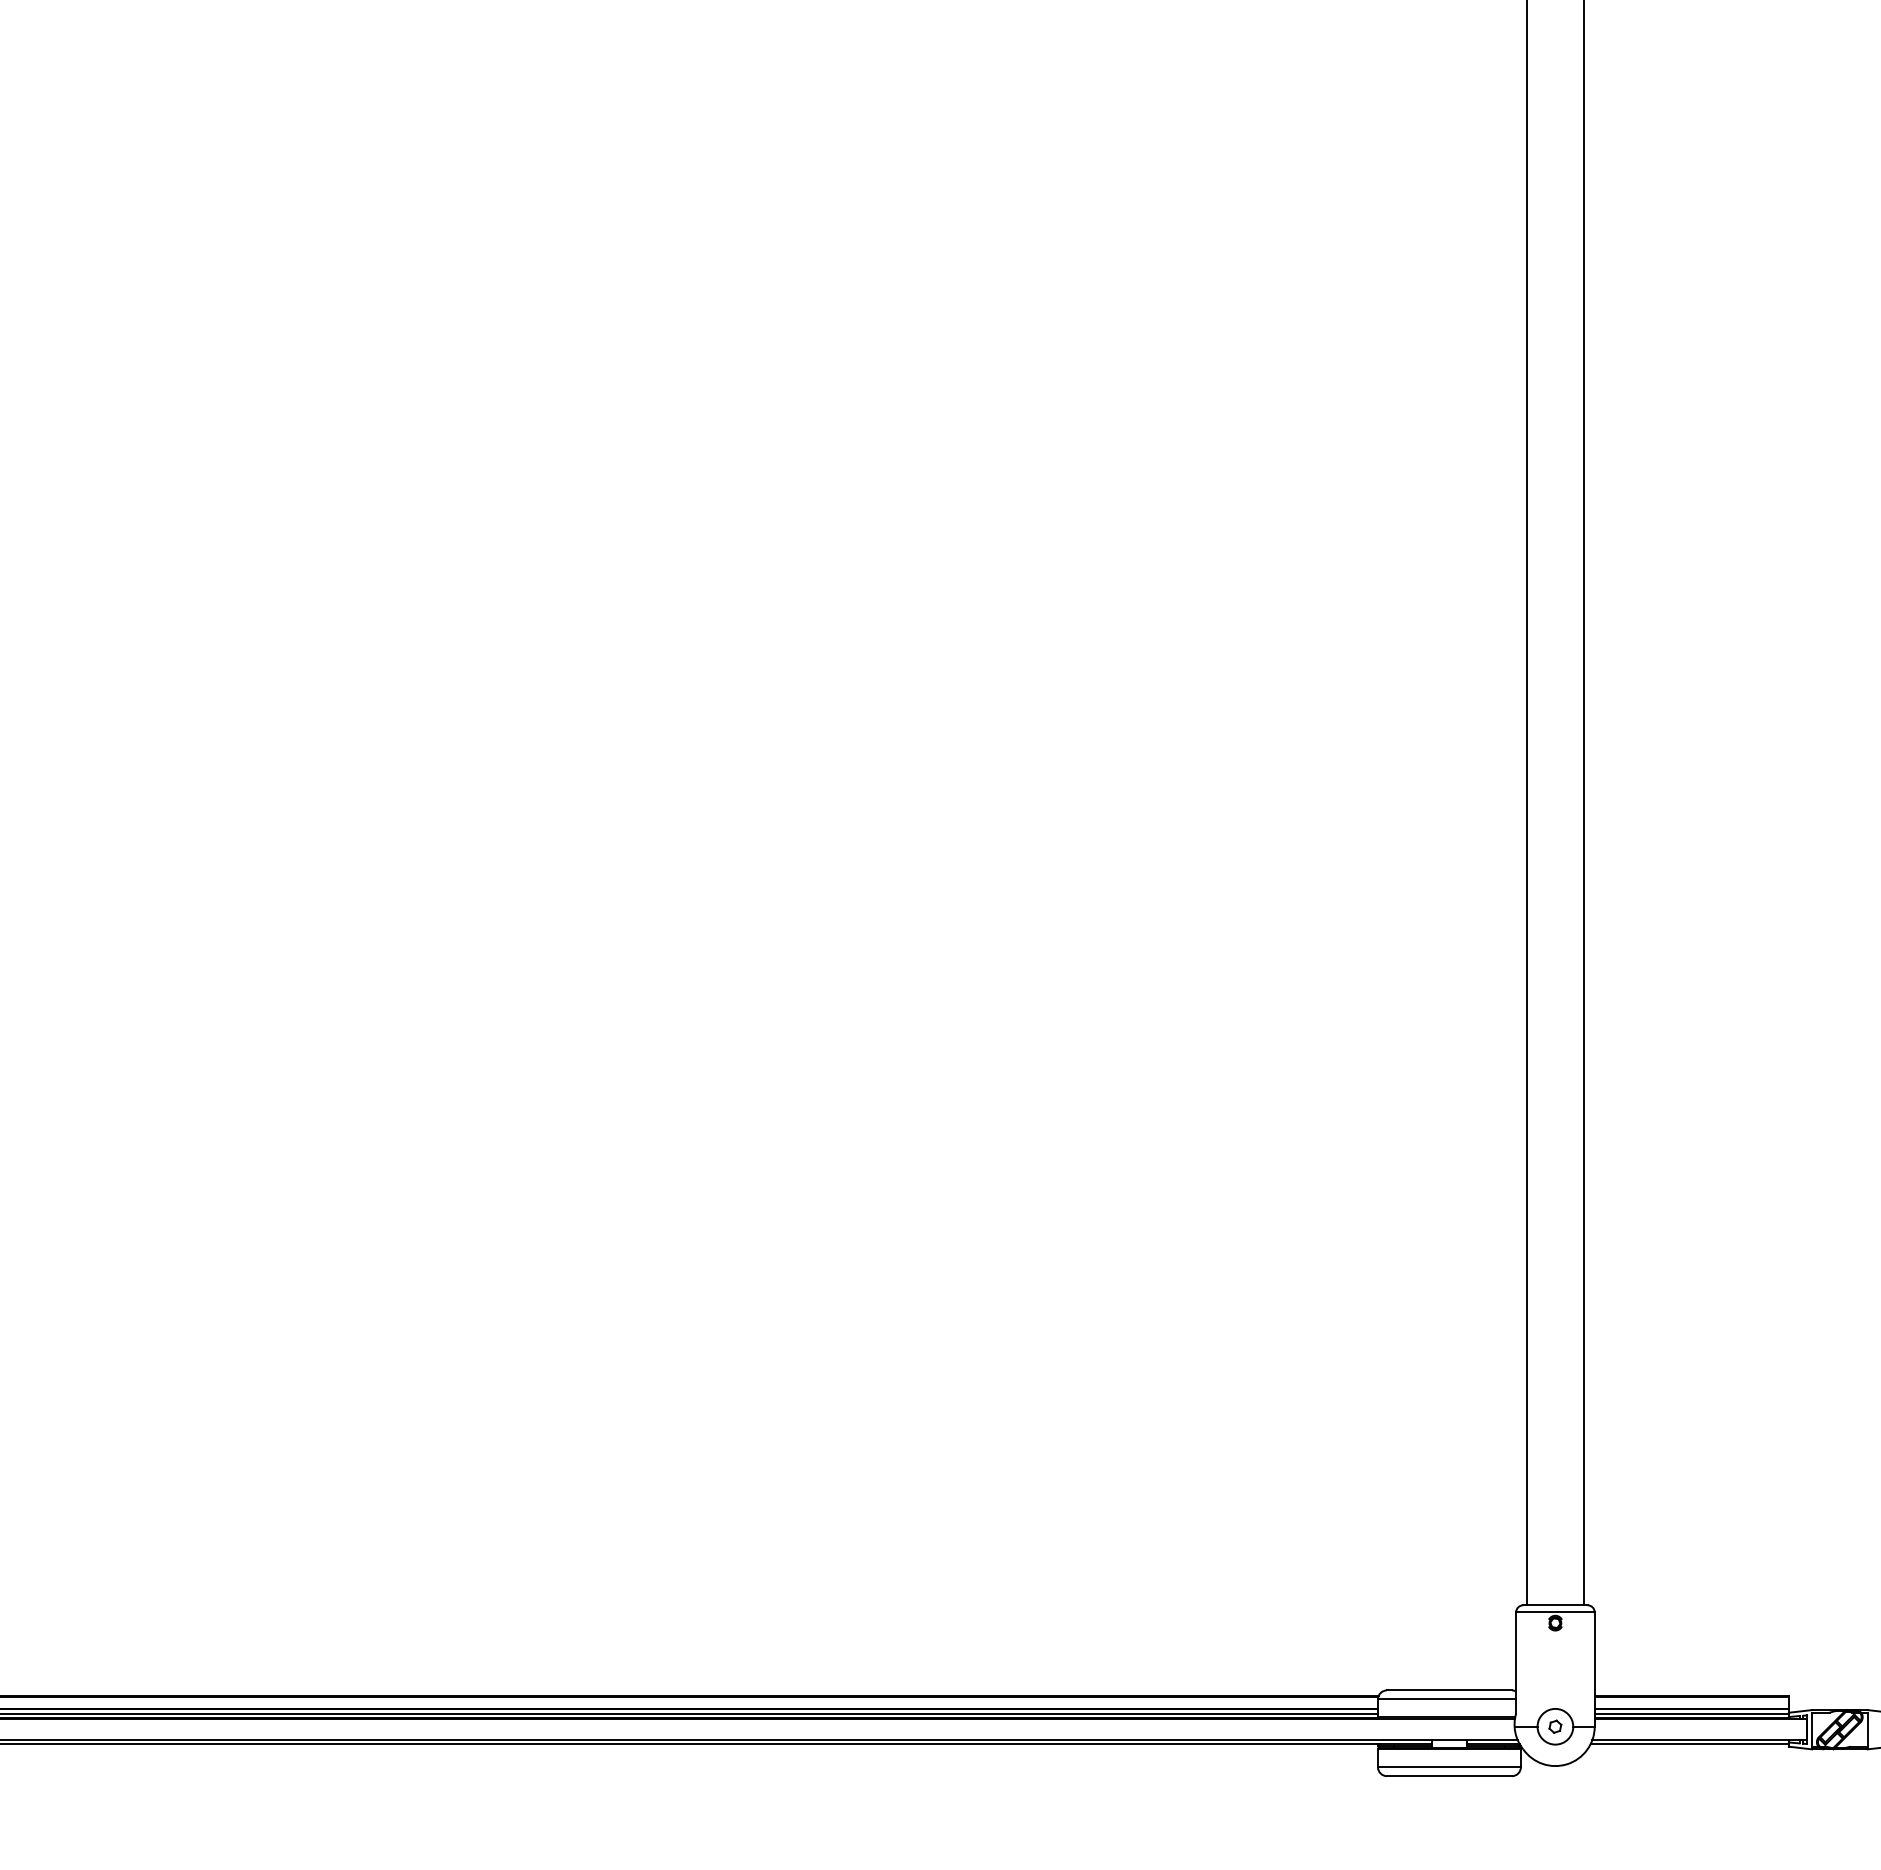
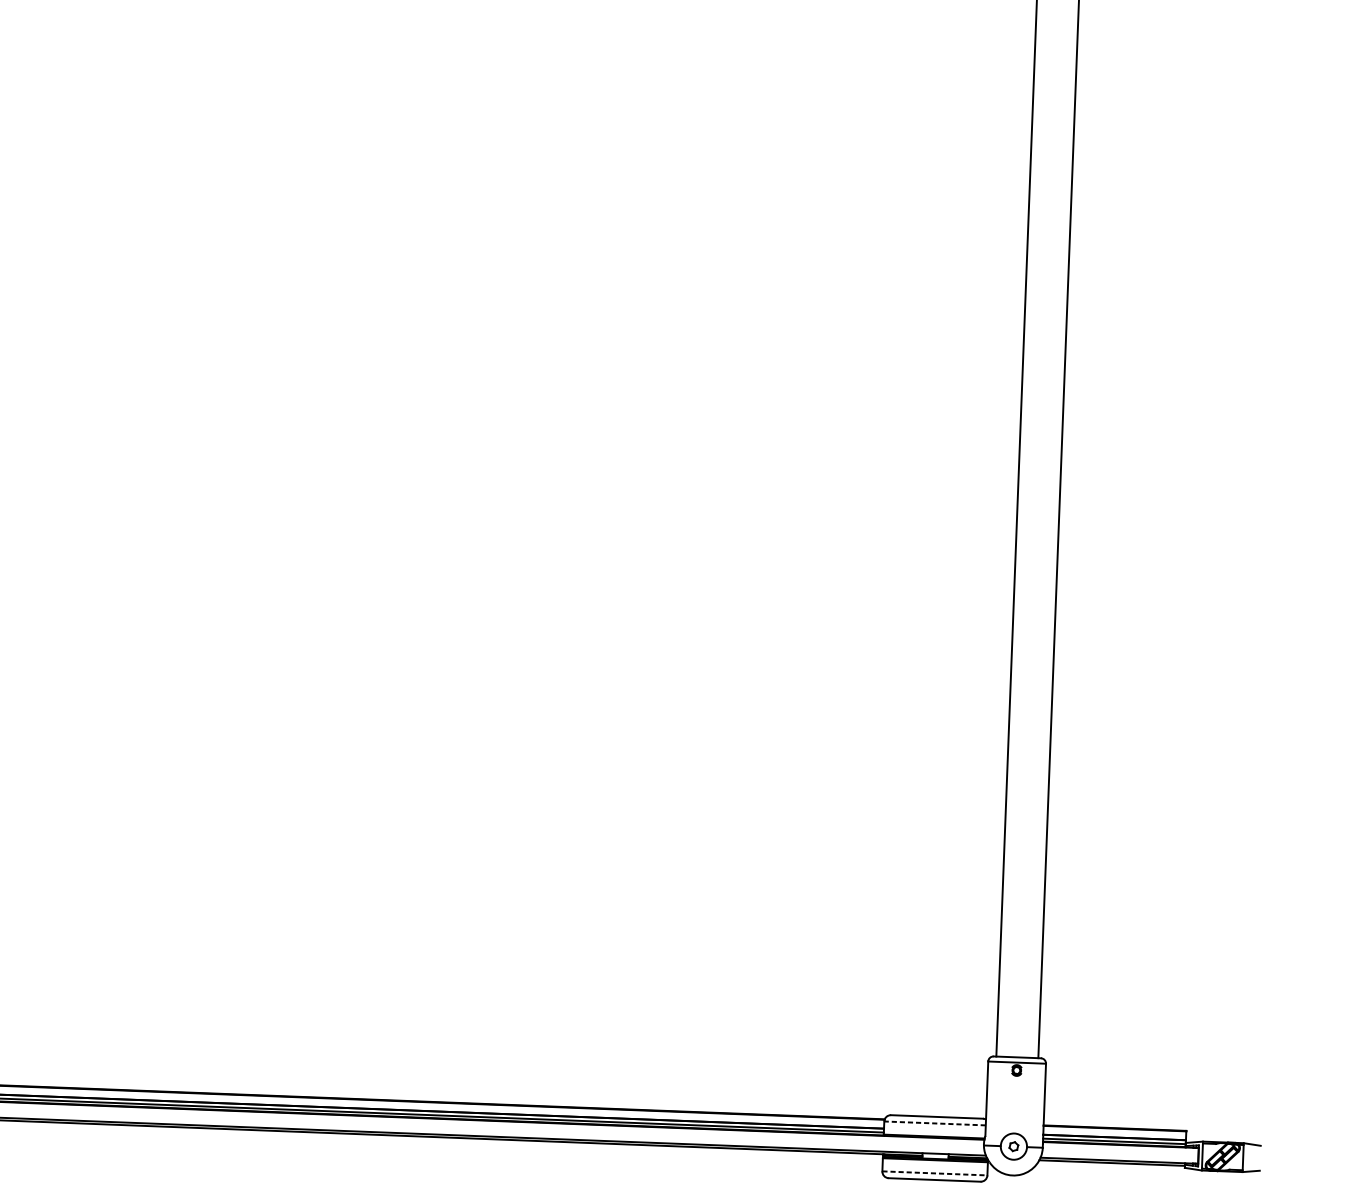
line: (1446, 1699) -> (934, 1123), solid -> dashed
line: (1449, 1767) -> (934, 1173), solid -> dashed

